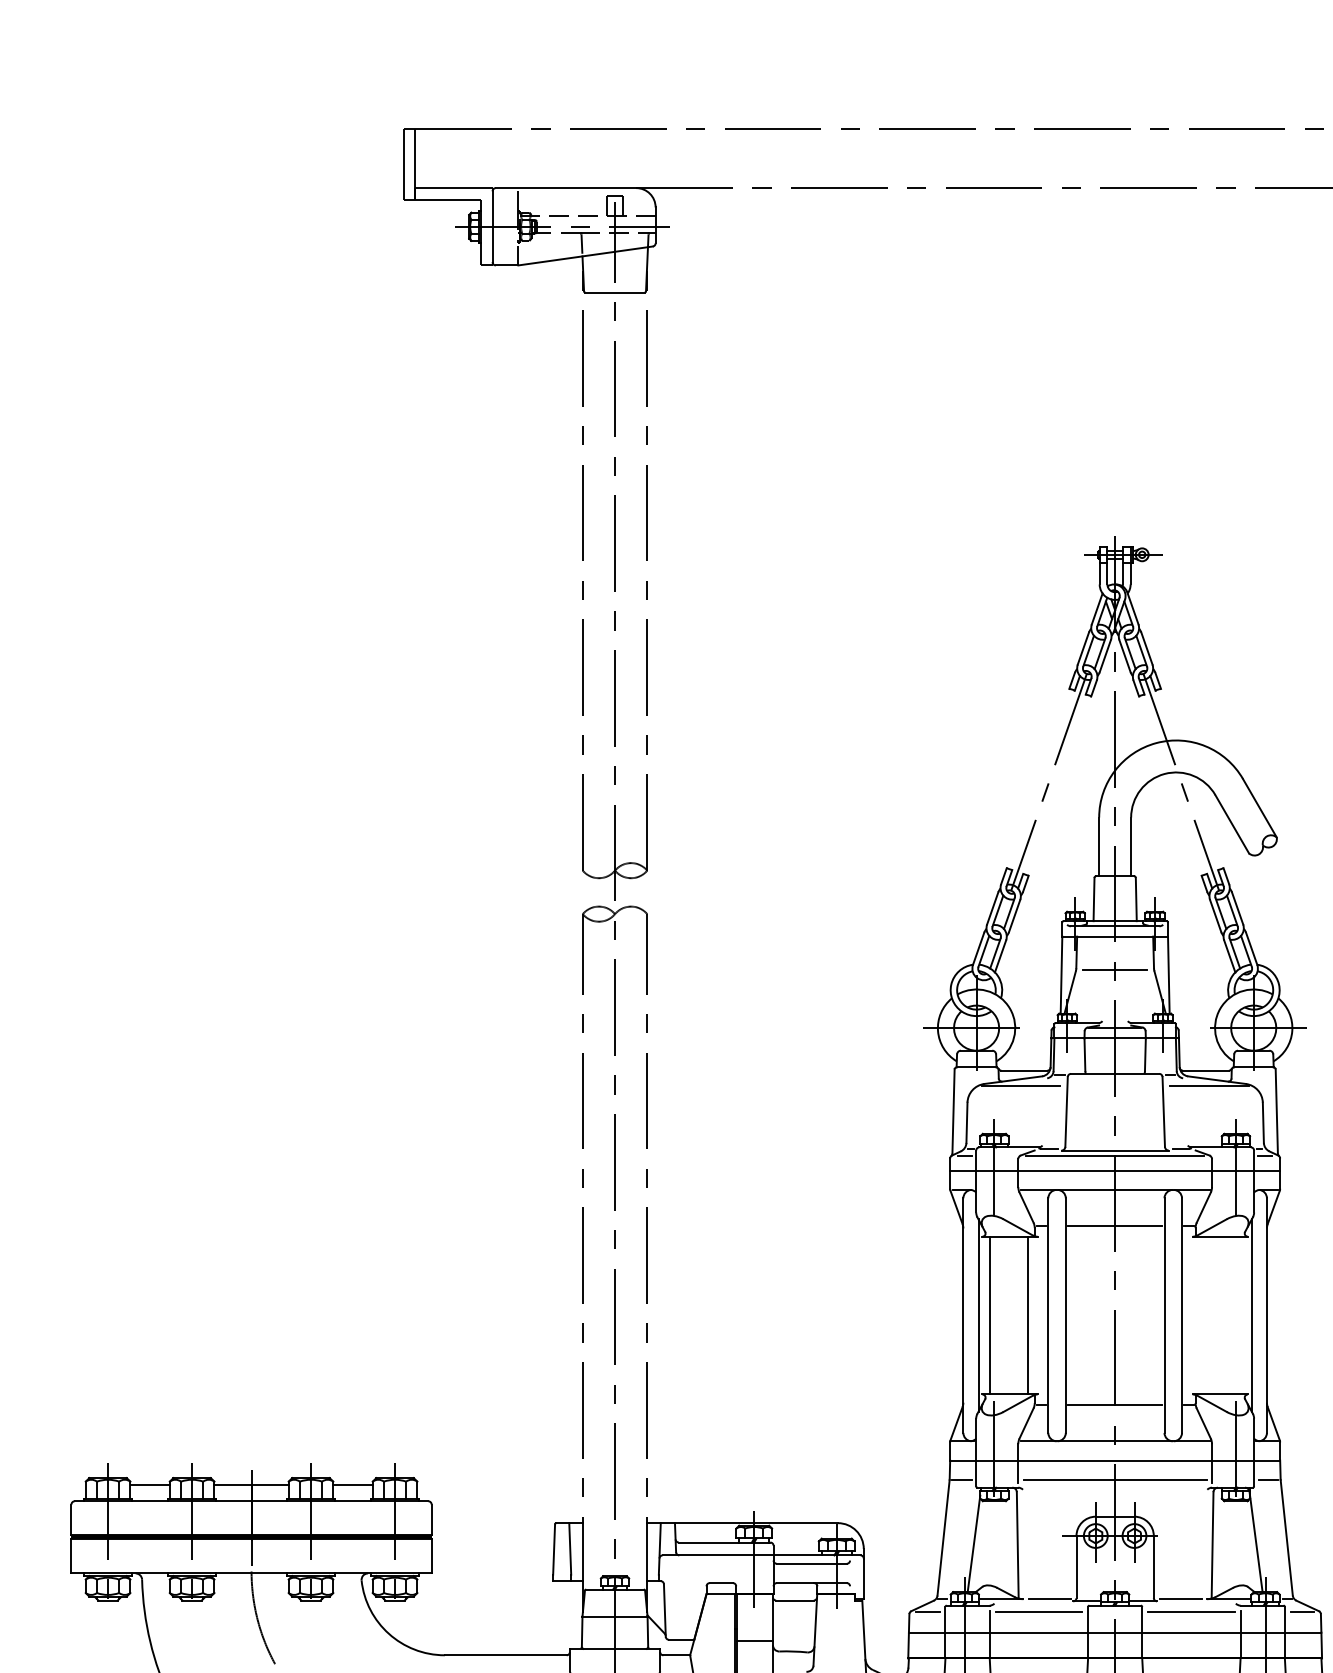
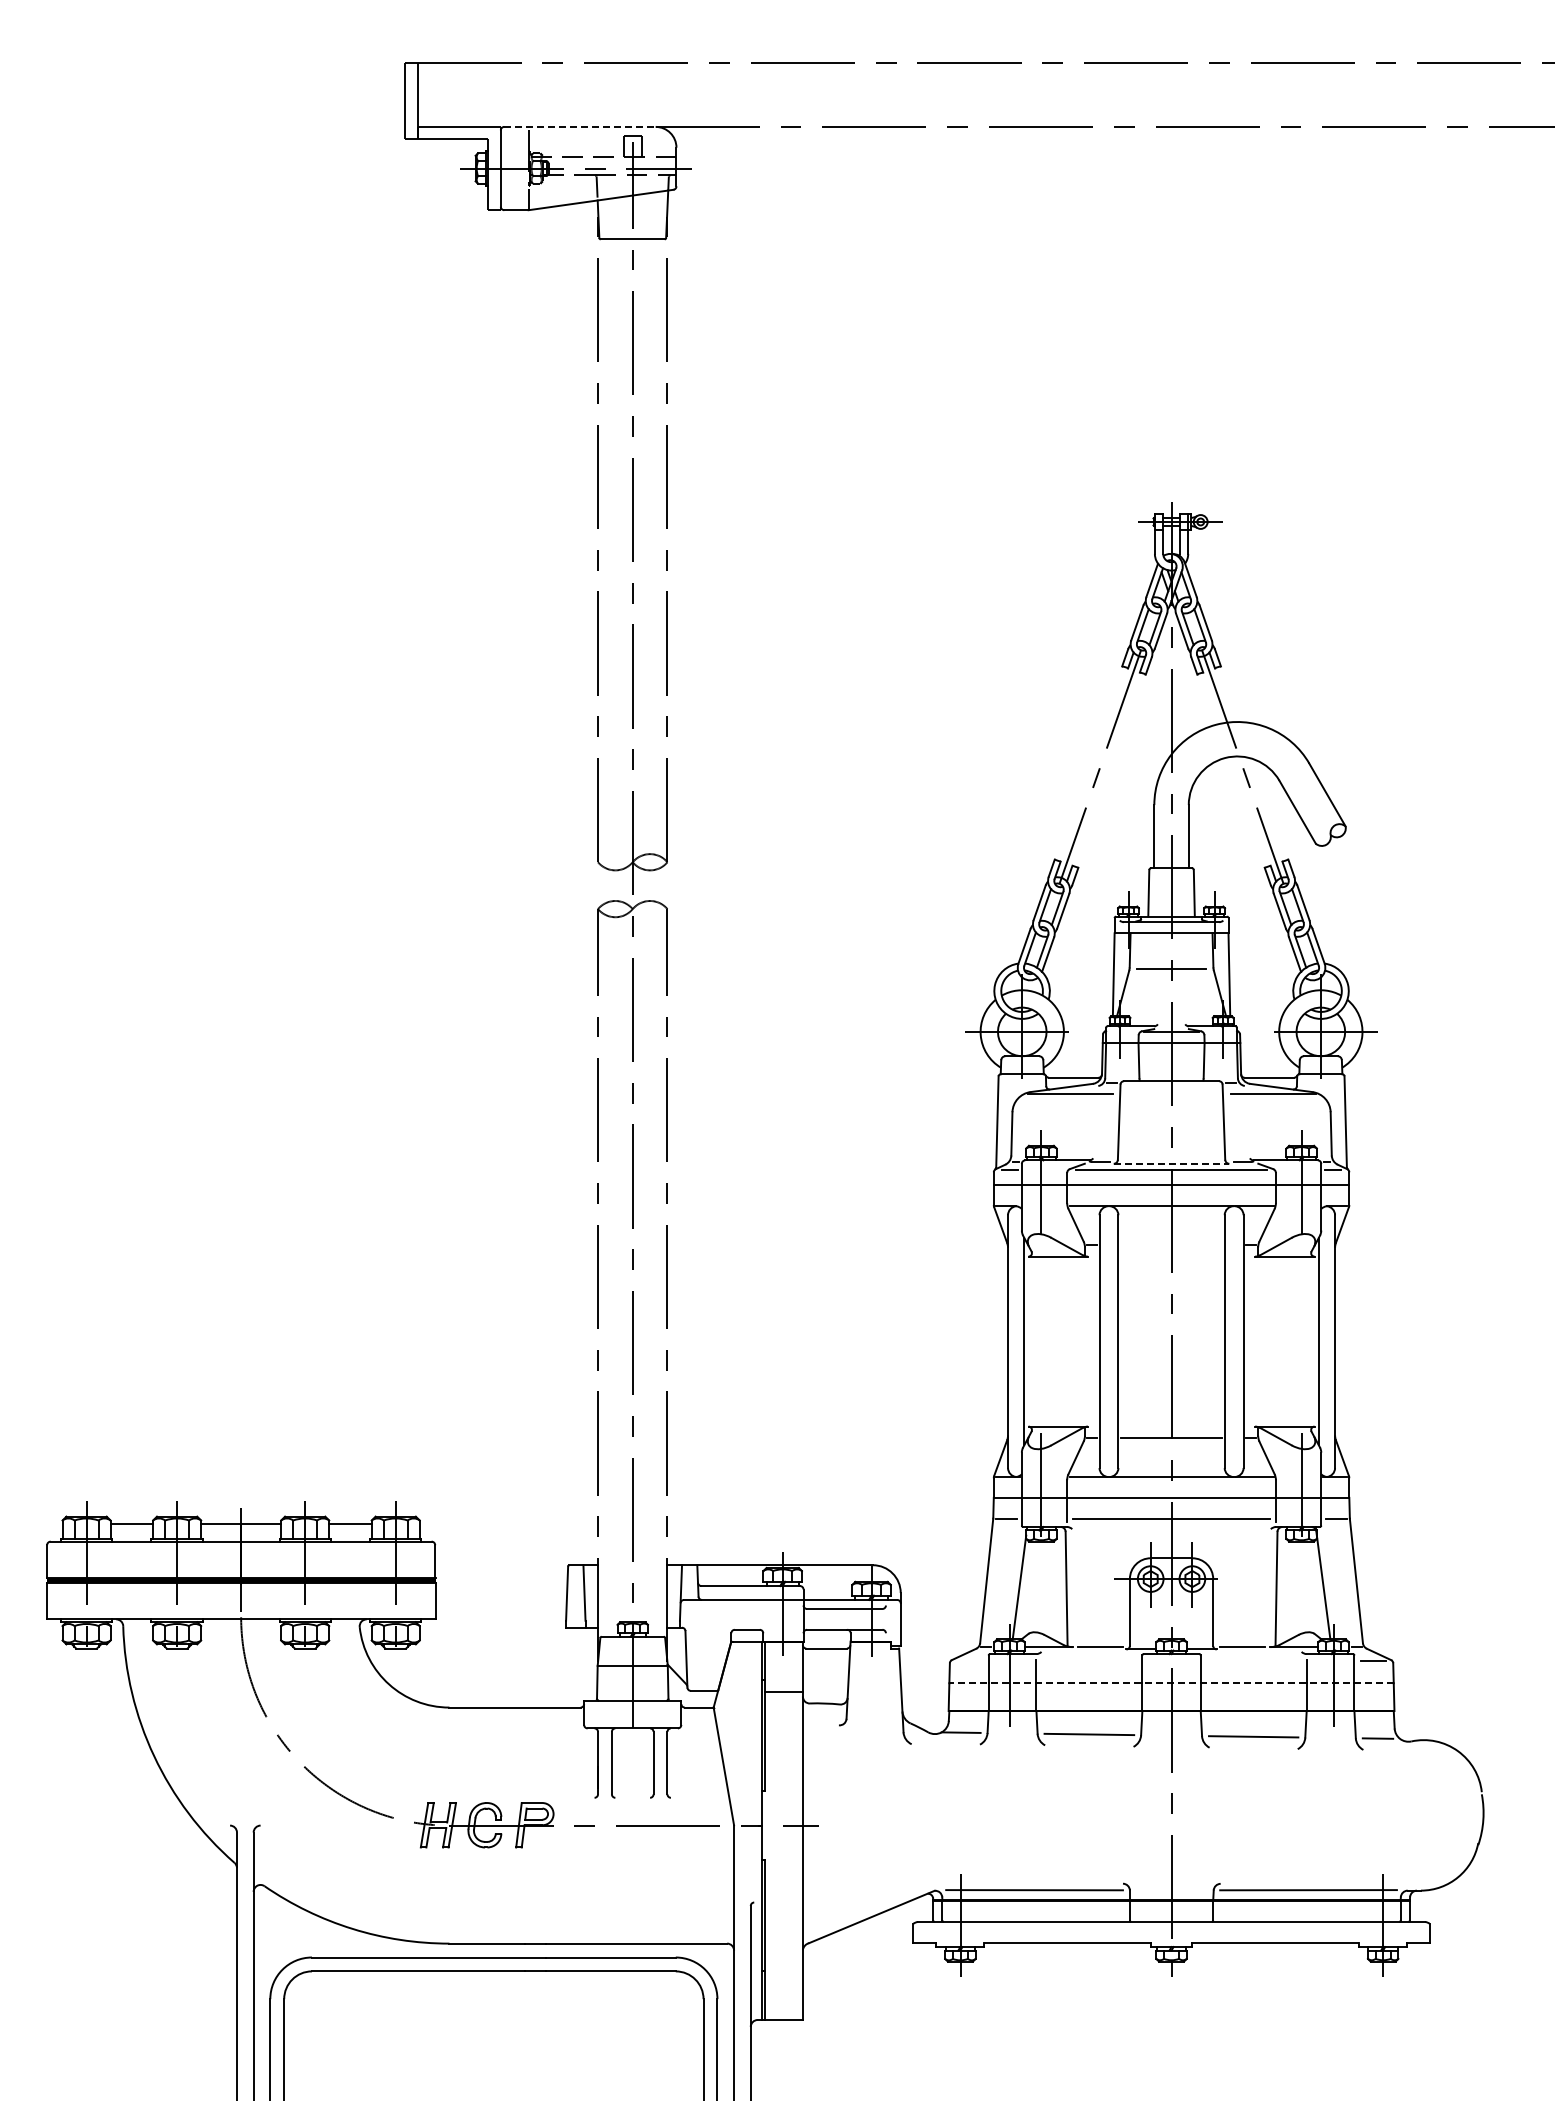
line: (565, 187) -> (579, 126), solid -> dashed
line: (1115, 1150) -> (1171, 1163), solid -> dashed
line: (1115, 1226) -> (1171, 1245), removed
line: (990, 1315) -> (1037, 1341), removed
line: (1027, 1315) -> (1077, 1341), removed
line: (927, 1612) -> (969, 1661), removed
line: (1038, 1612) -> (1089, 1661), removed
line: (1191, 1612) -> (1253, 1661), removed
line: (1115, 1632) -> (1171, 1683), solid -> dashed

